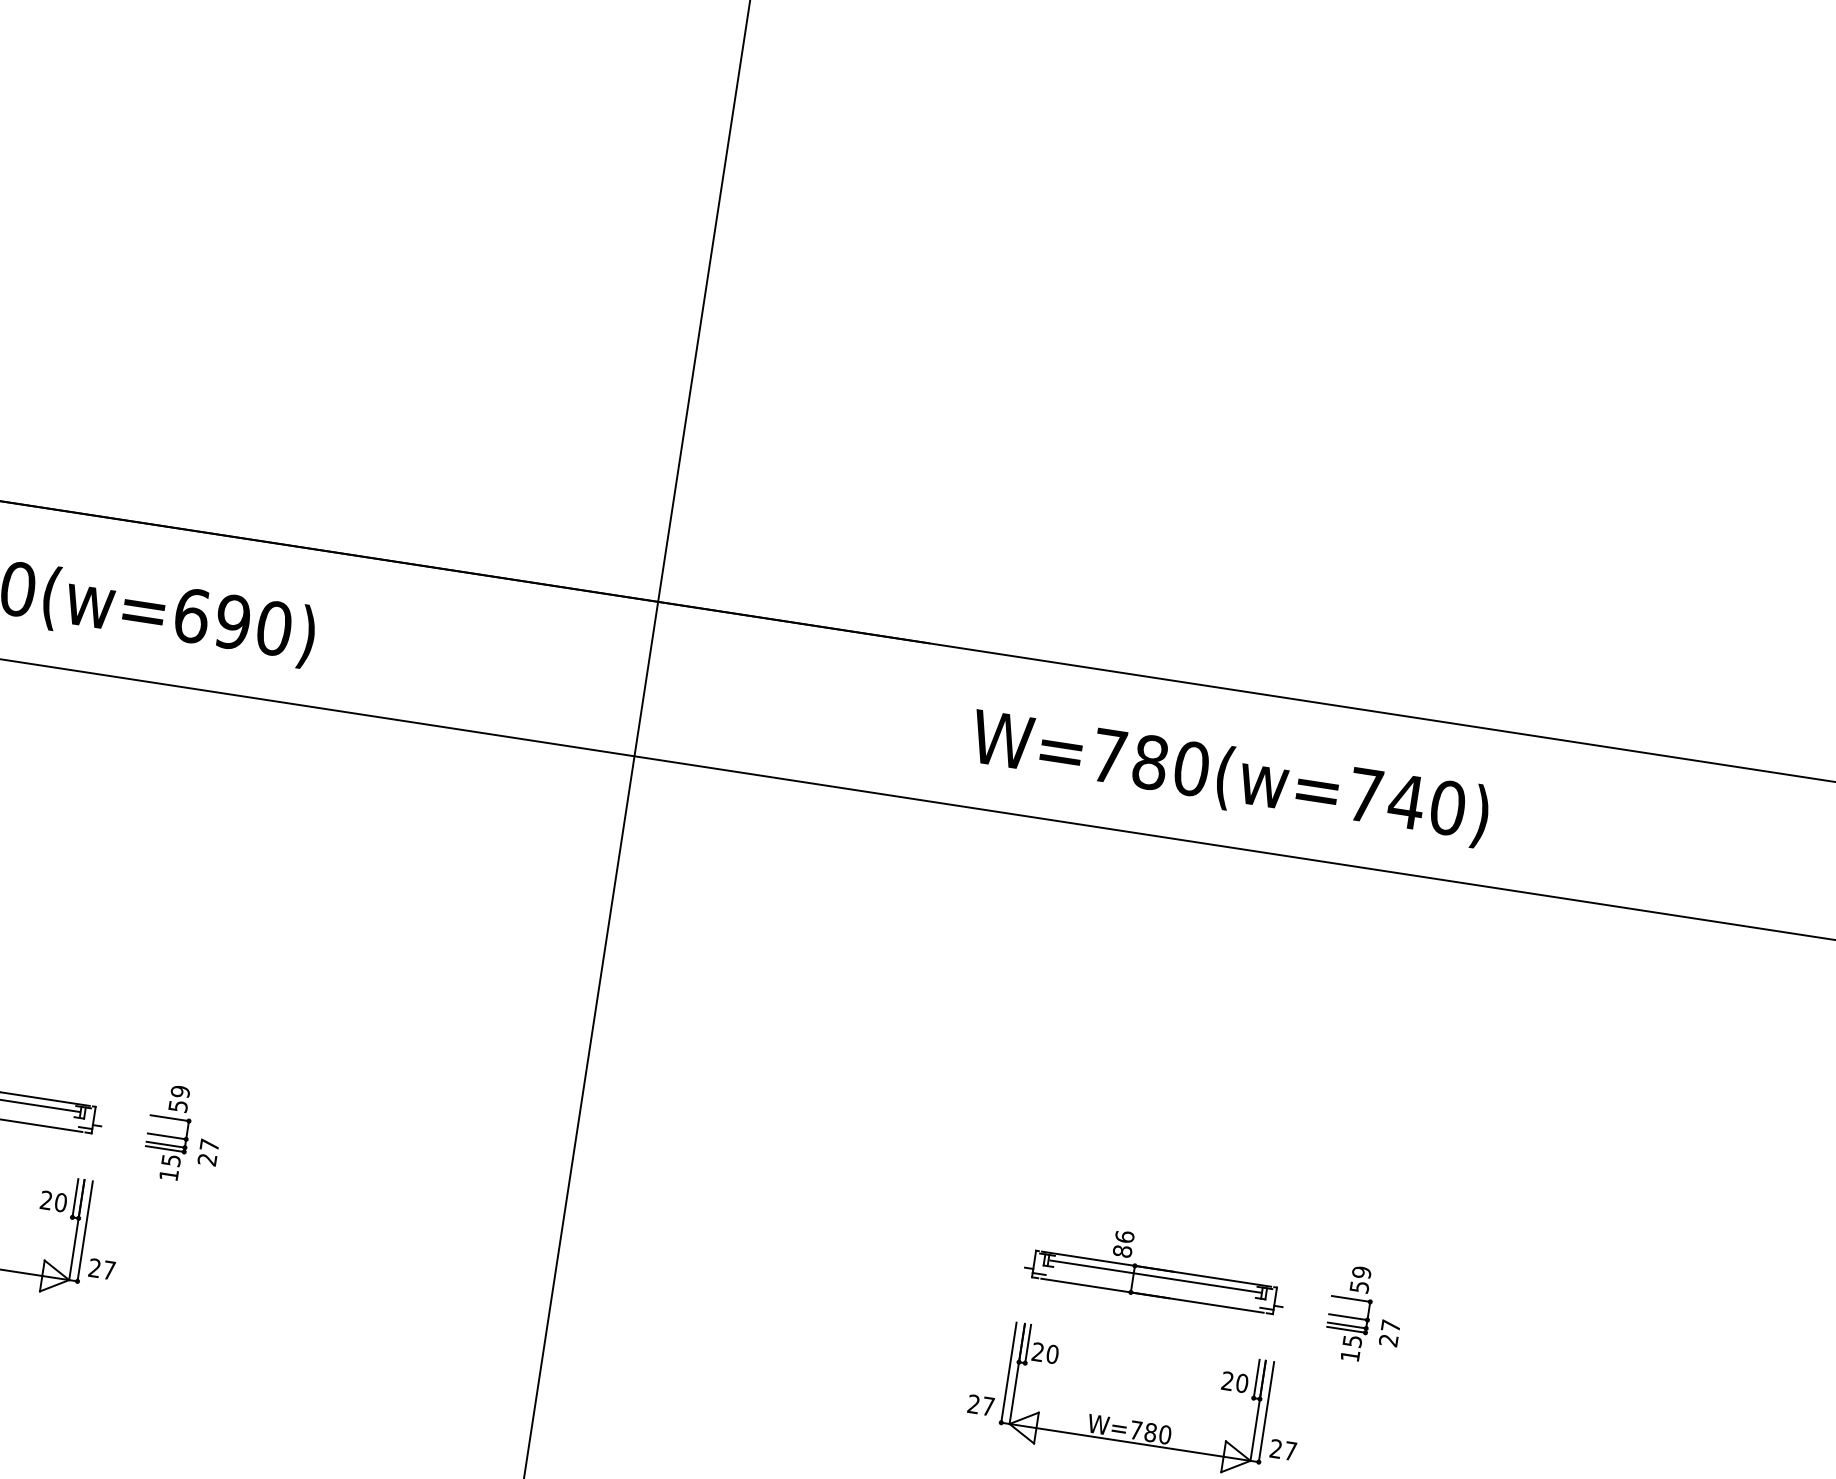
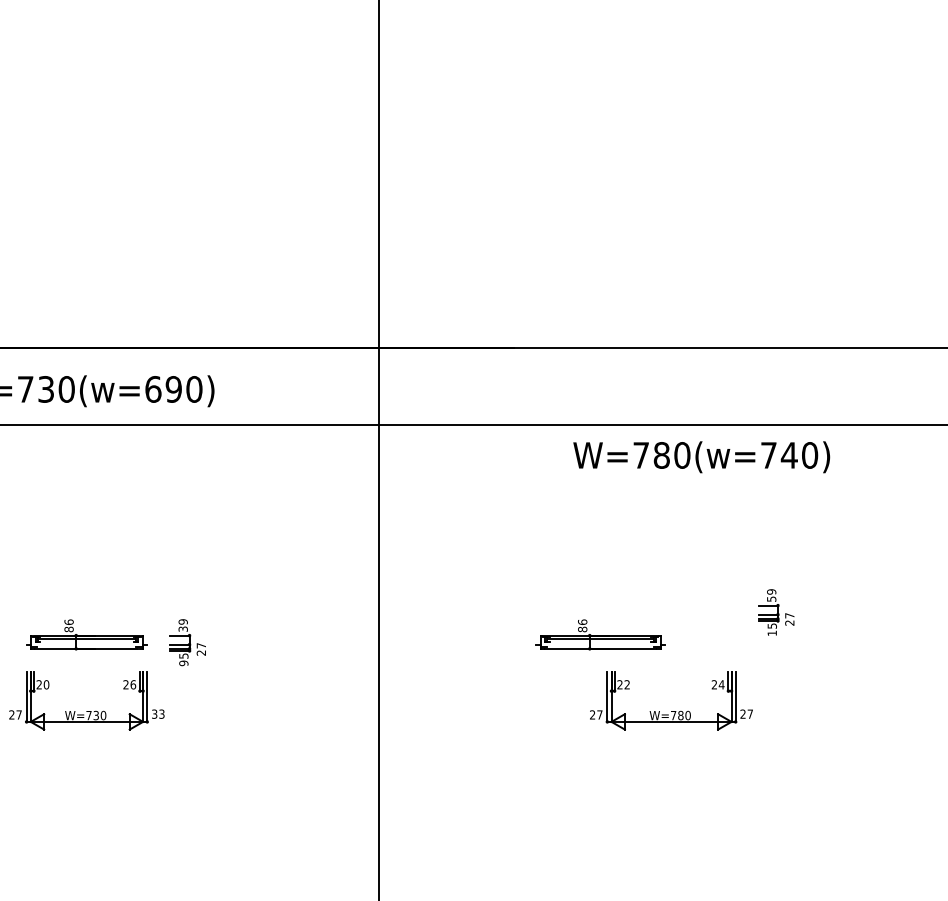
text: (1229, 778) -> (701, 457), moved
text: (176, 1104) -> (182, 628), 59 -> 39
text: (168, 1175) -> (183, 663), 15 -> 95
text: (61, 1202) -> (133, 684), 20 -> 26
part: (1156, 1266) -> (600, 634), moved
text: (102, 1267) -> (158, 713), 27 -> 33
part: (1365, 1315) -> (776, 612), moved
text: (1053, 1353) -> (627, 684), 20 -> 22
text: (1241, 1382) -> (721, 684), 20 -> 24

